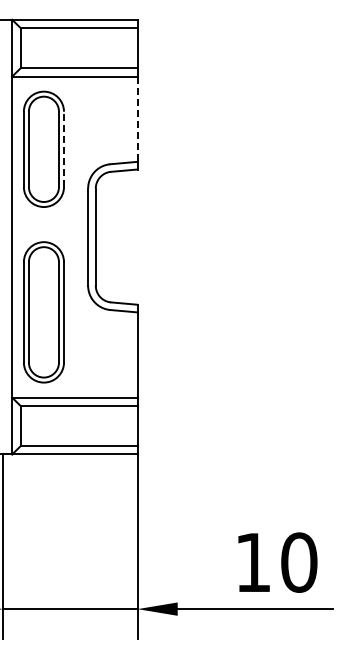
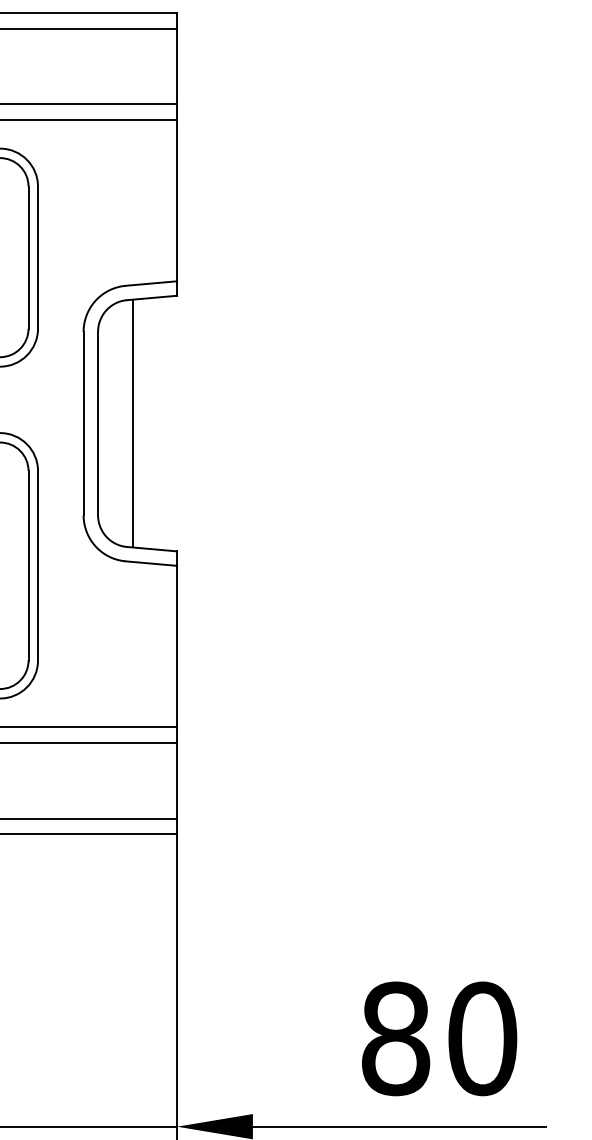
line: (137, 119) -> (176, 201), dashed -> solid
line: (64, 149) -> (38, 257), dashed -> solid
line: (114, 236) -> (133, 422), added
text: (253, 562) -> (396, 1038), 10 -> 80

